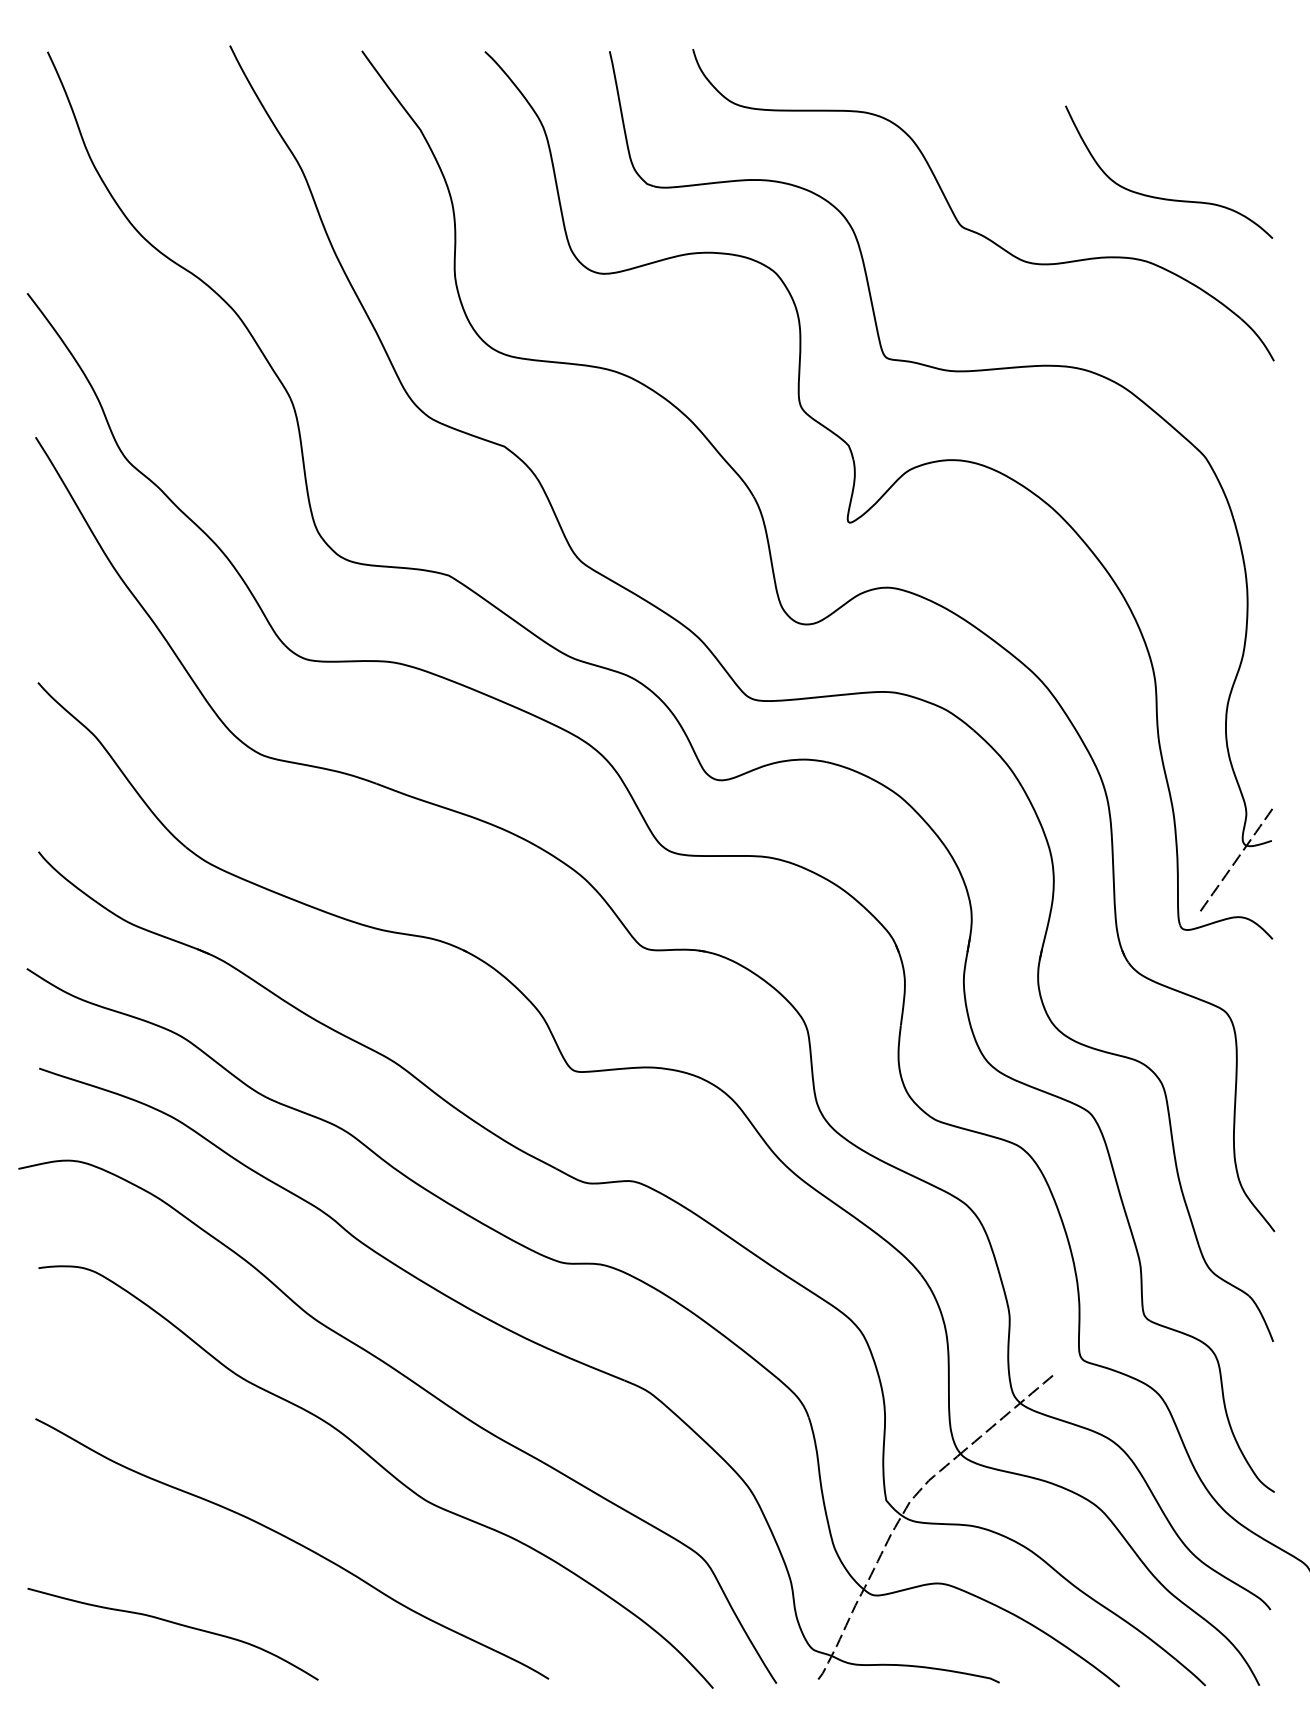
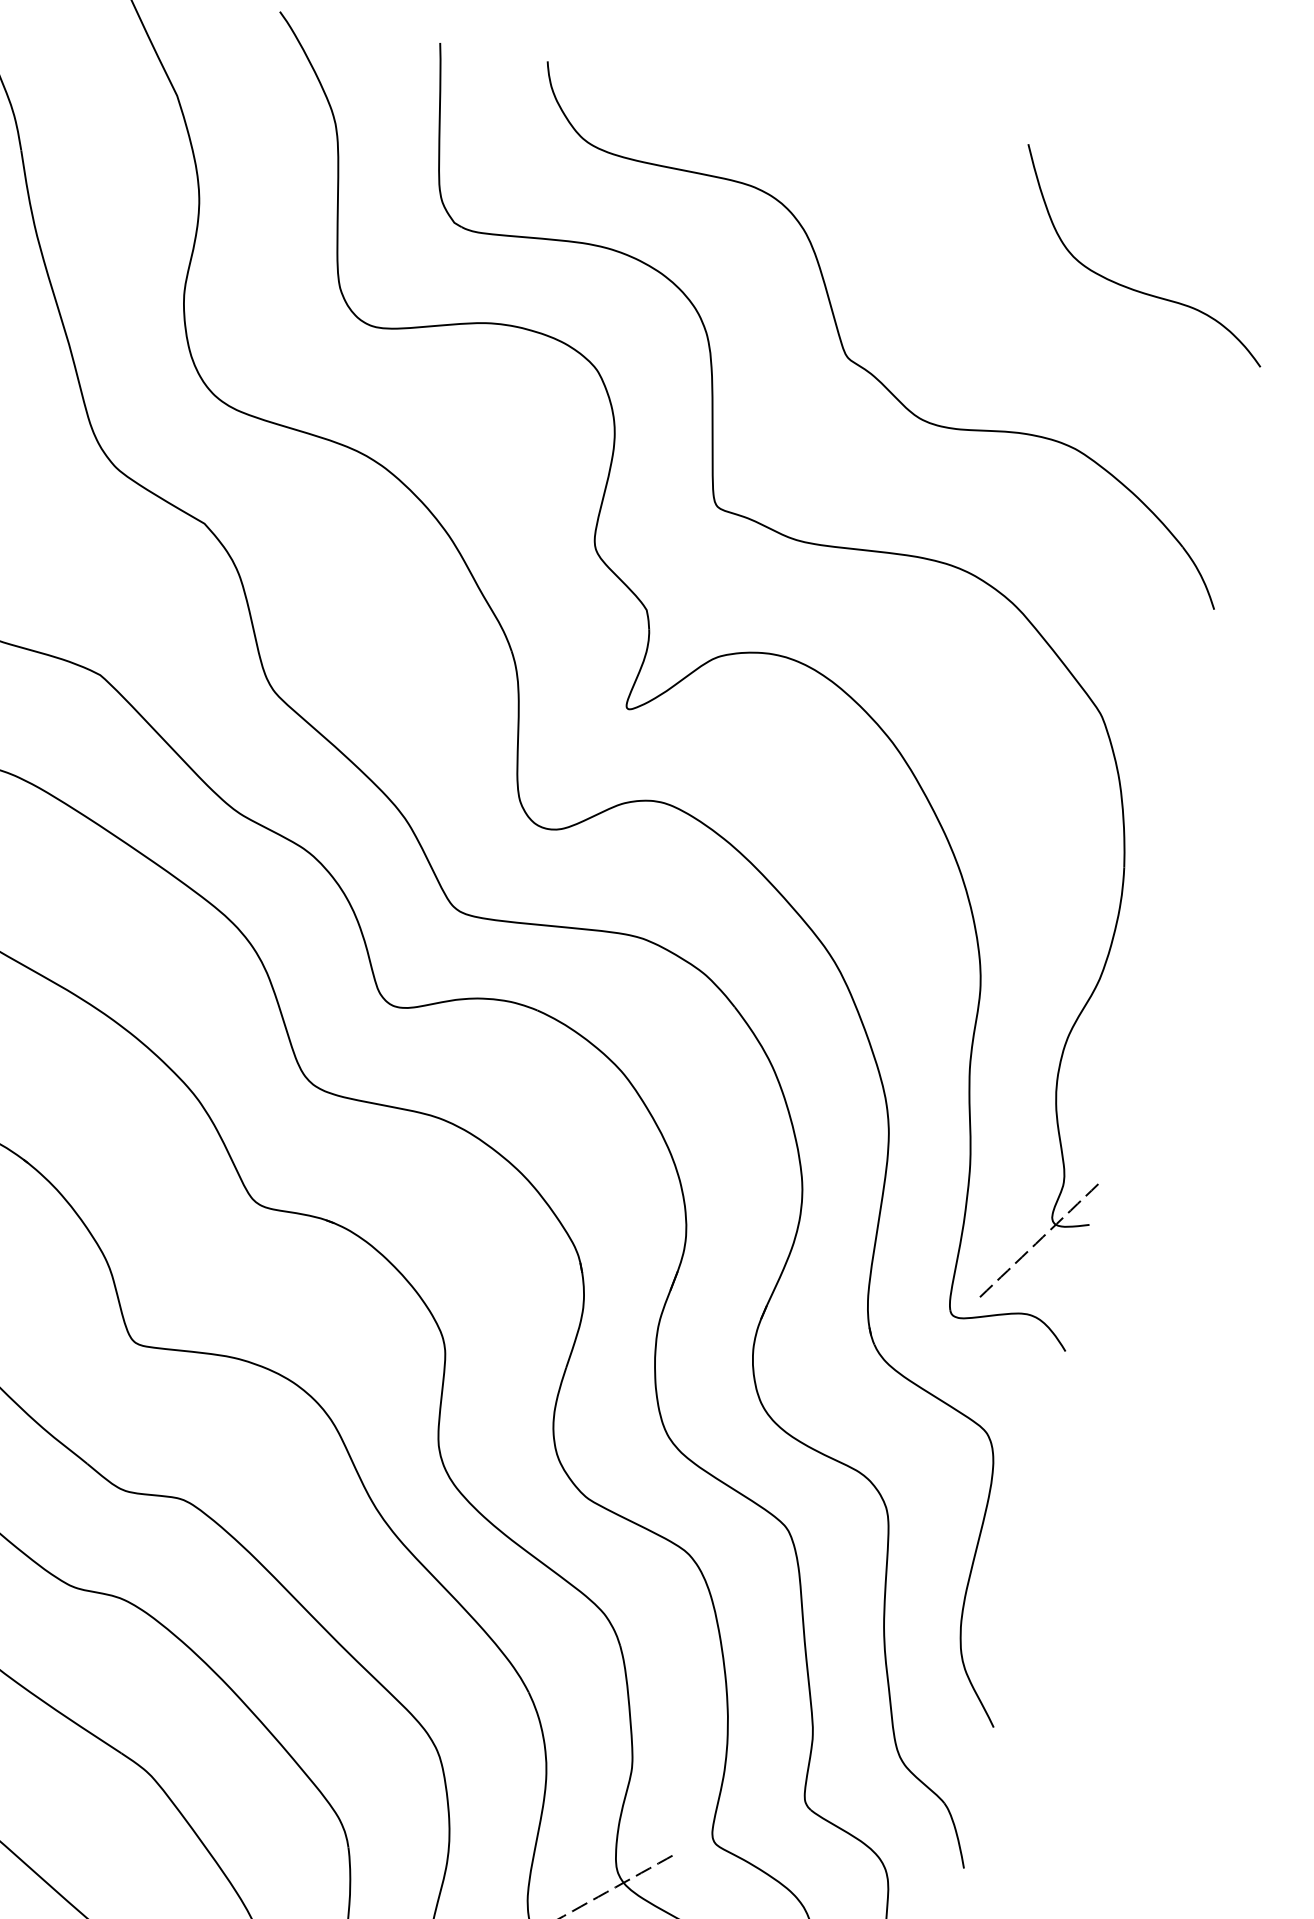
curve: (1168, 198) -> (1136, 289), moved

